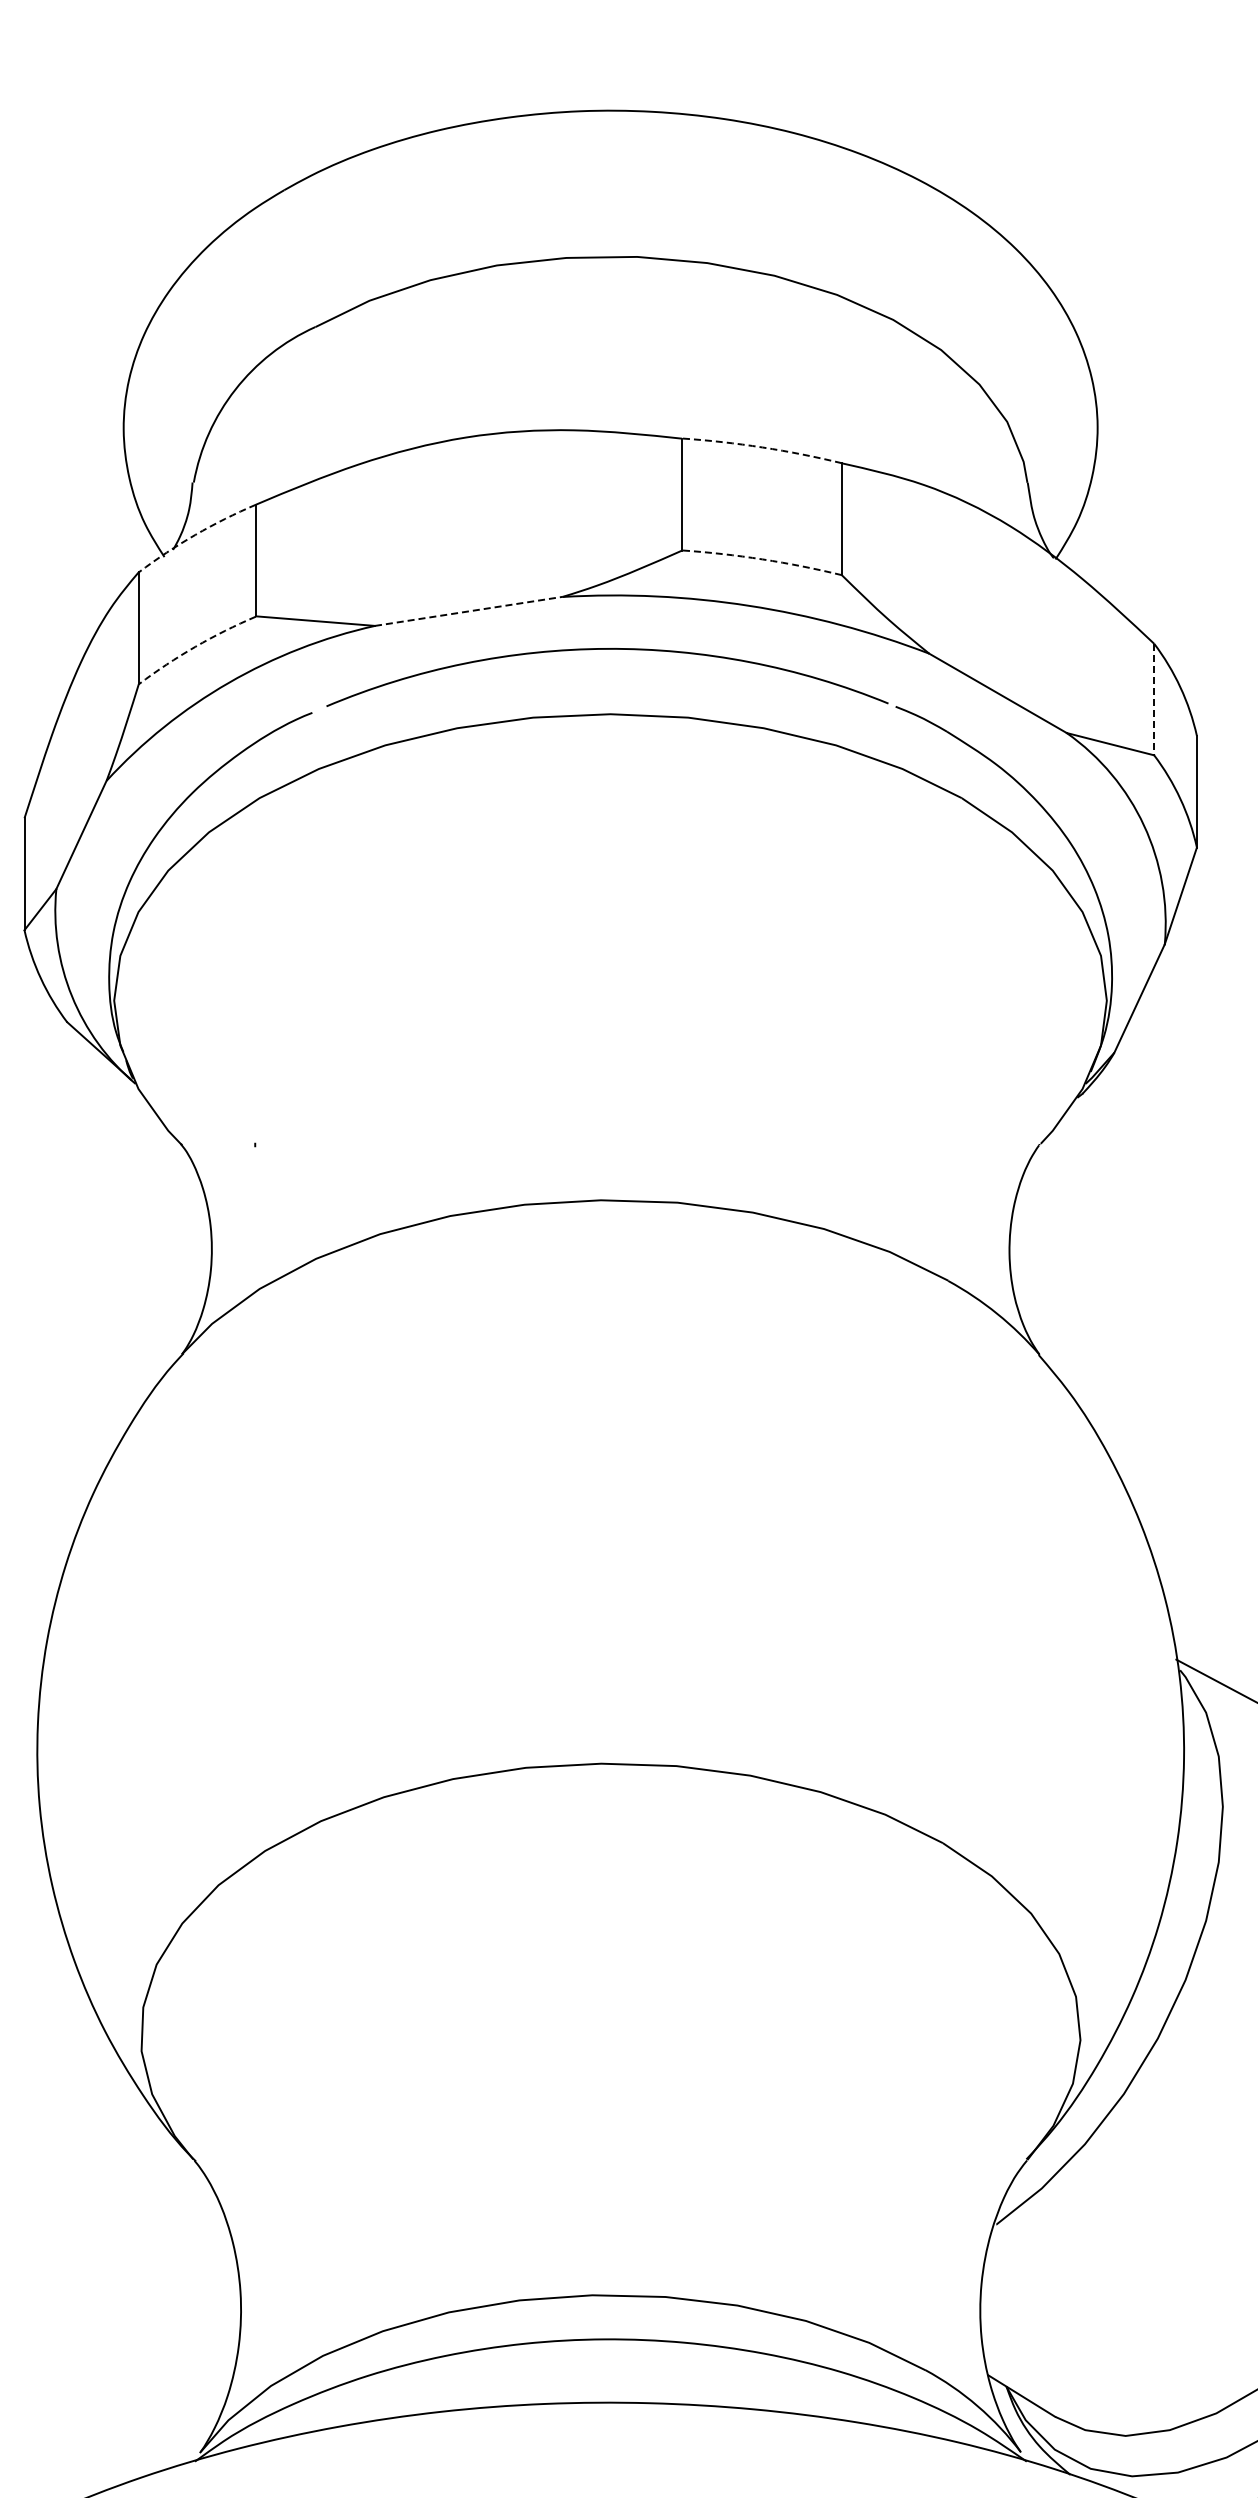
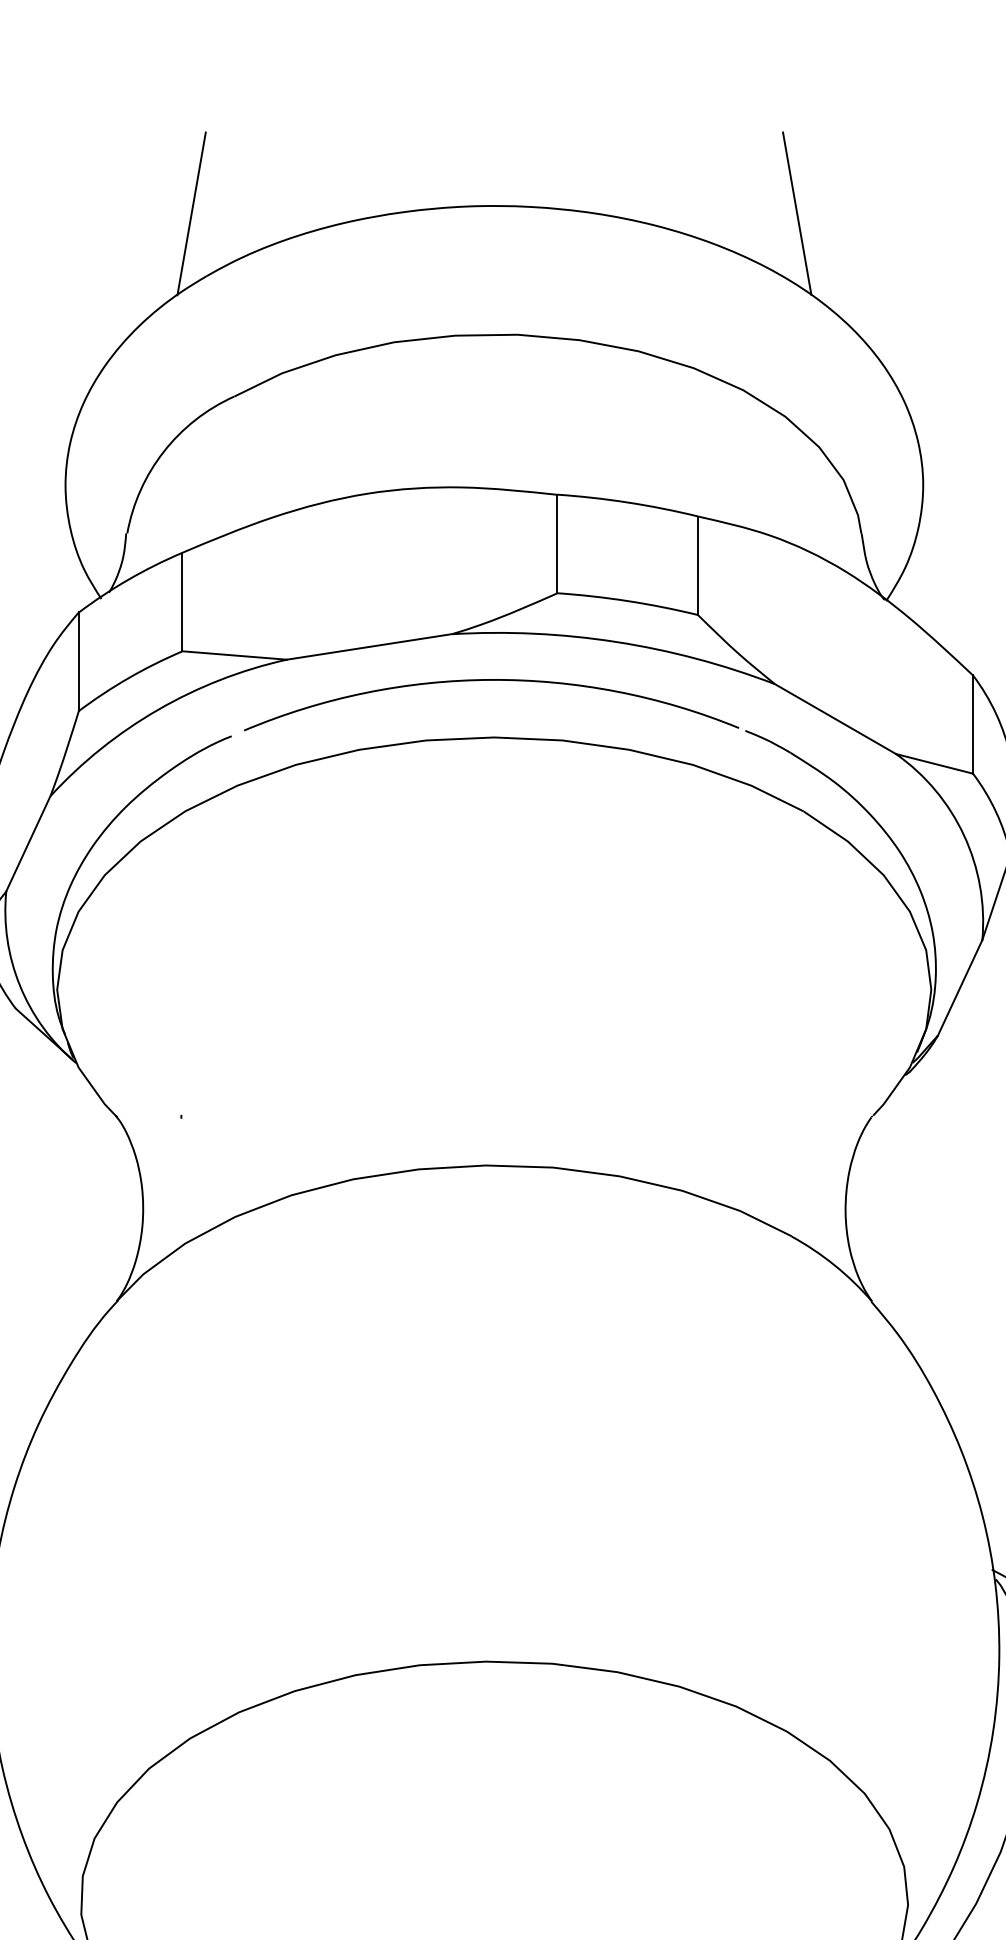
line: (266, 119) -> (191, 213), added
line: (954, 119) -> (797, 213), added
arc: (762, 447) -> (628, 502), dashed -> solid
arc: (195, 534) -> (128, 579), dashed -> solid
arc: (762, 559) -> (628, 601), dashed -> solid
line: (469, 611) -> (370, 647), dashed -> solid
arc: (195, 646) -> (128, 677), dashed -> solid
line: (1154, 699) -> (973, 724), dashed -> solid

